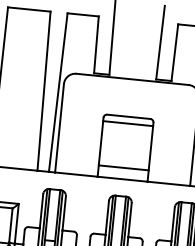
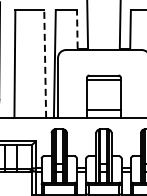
line: (96, 43) -> (77, 28), solid -> dashed
line: (44, 90) -> (45, 63), solid -> dashed

